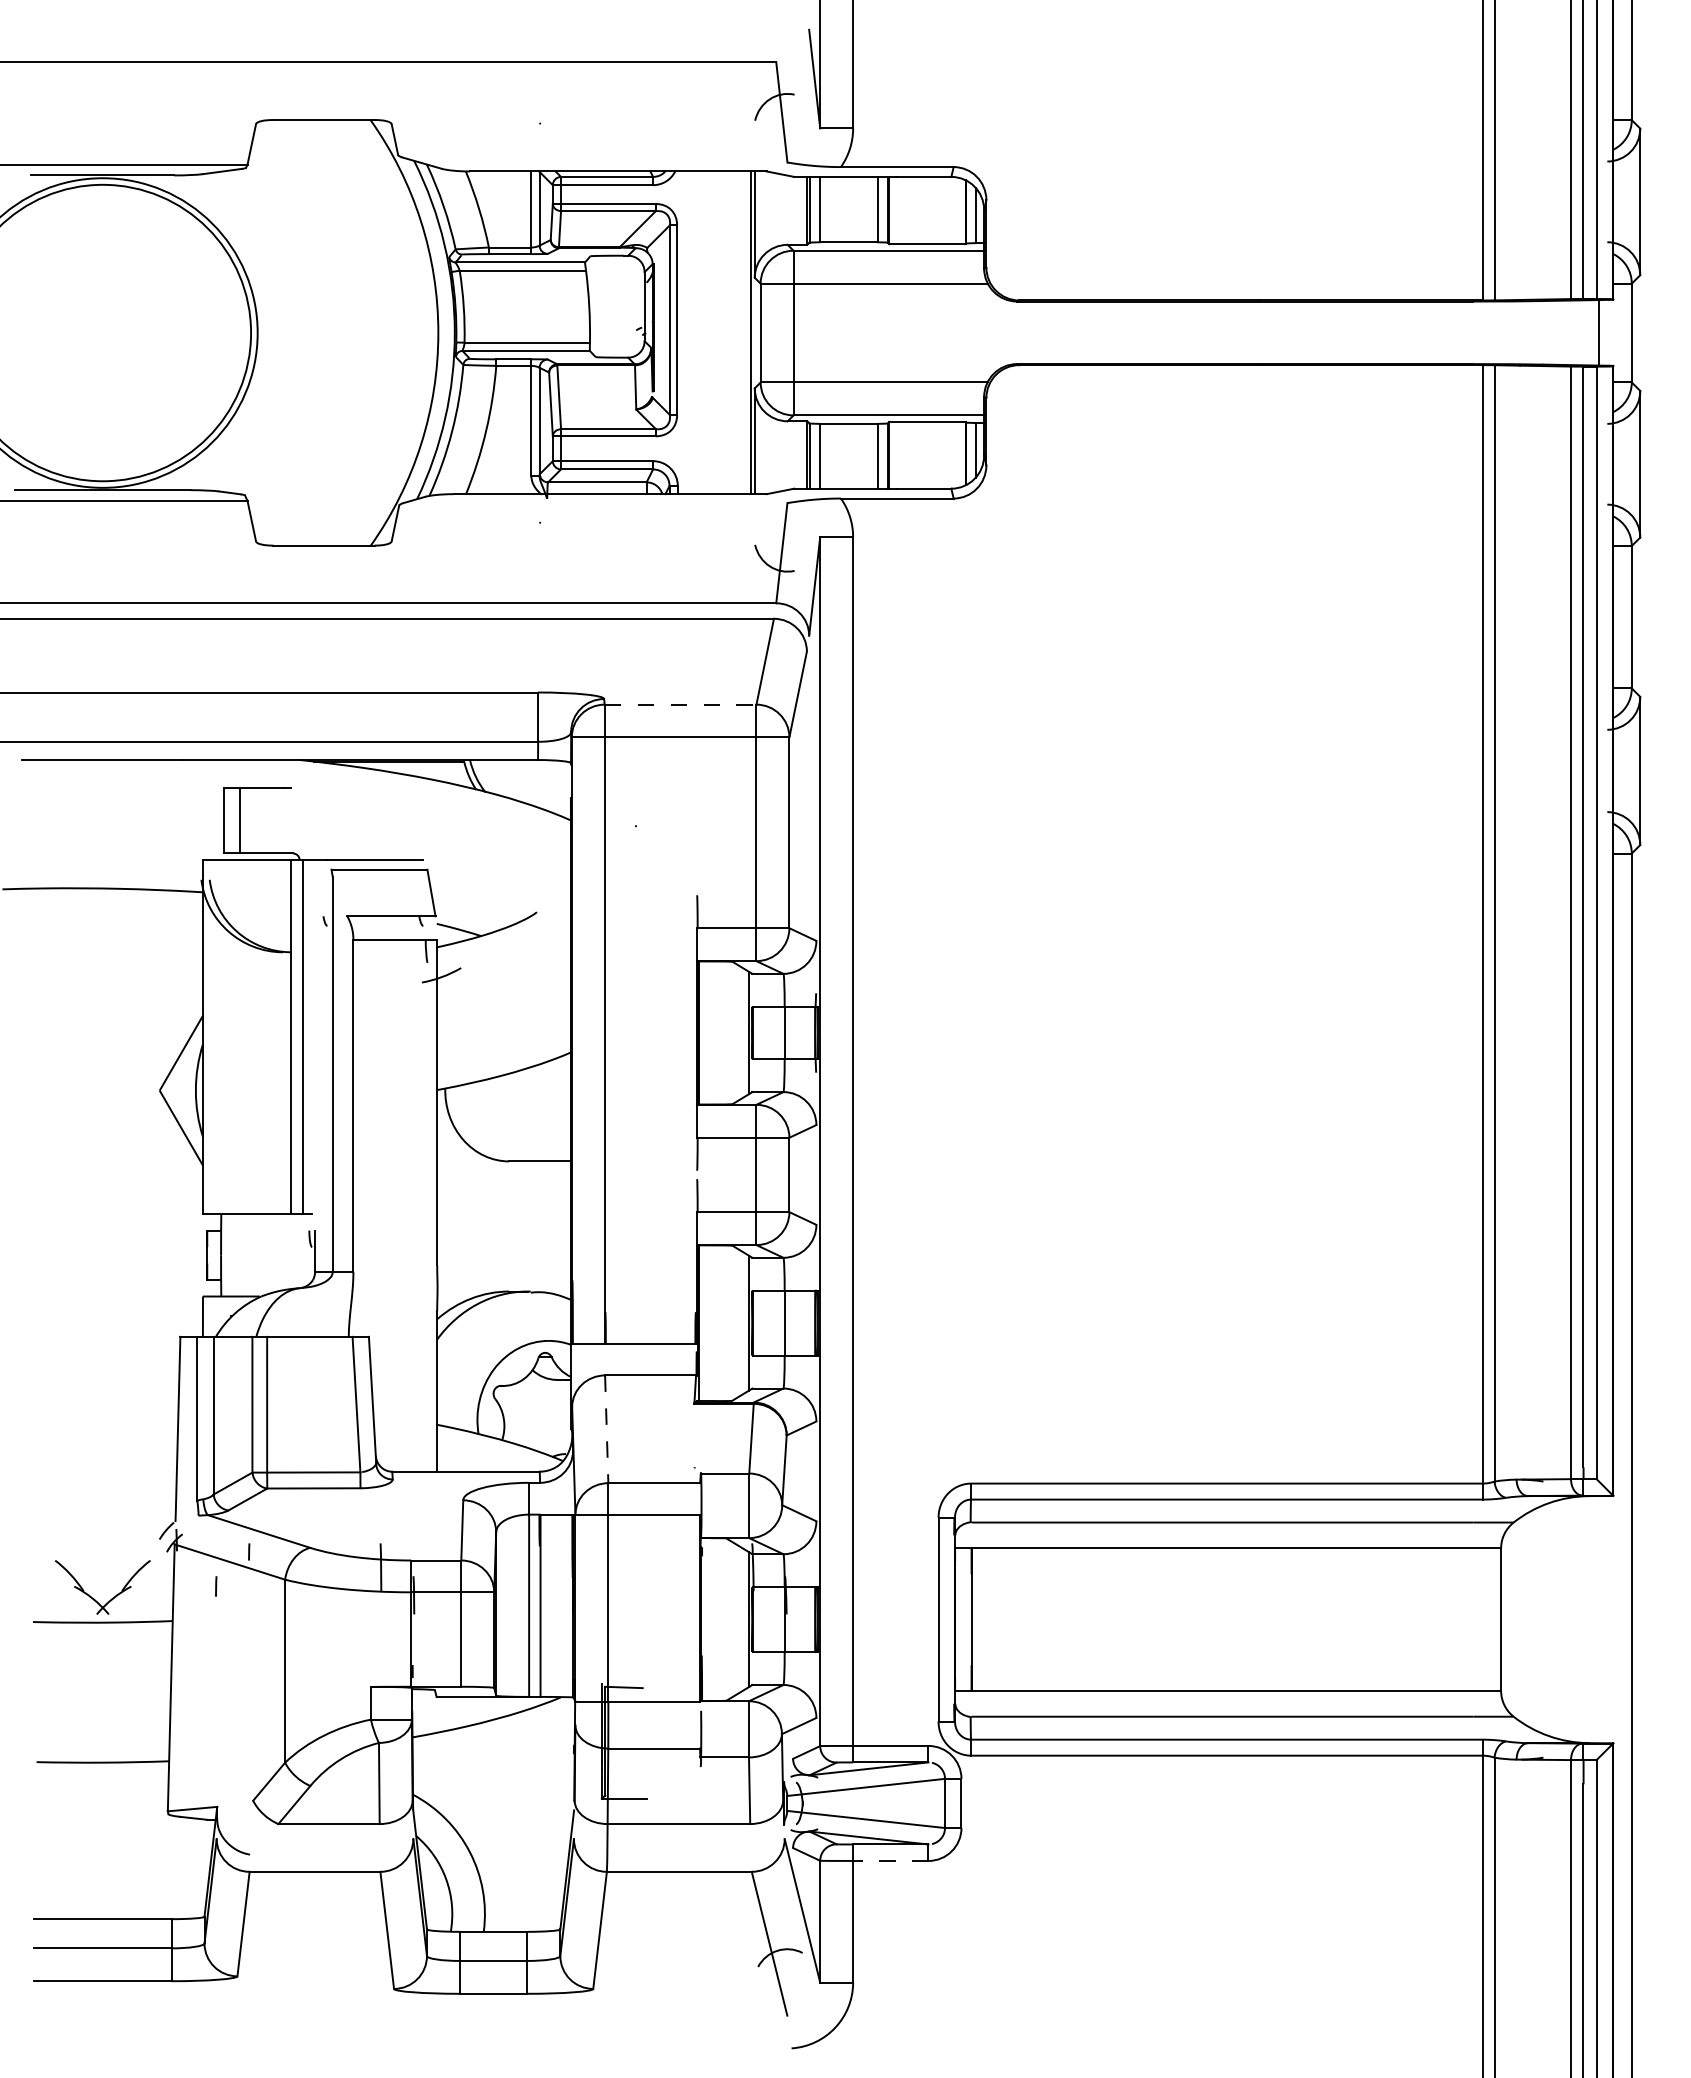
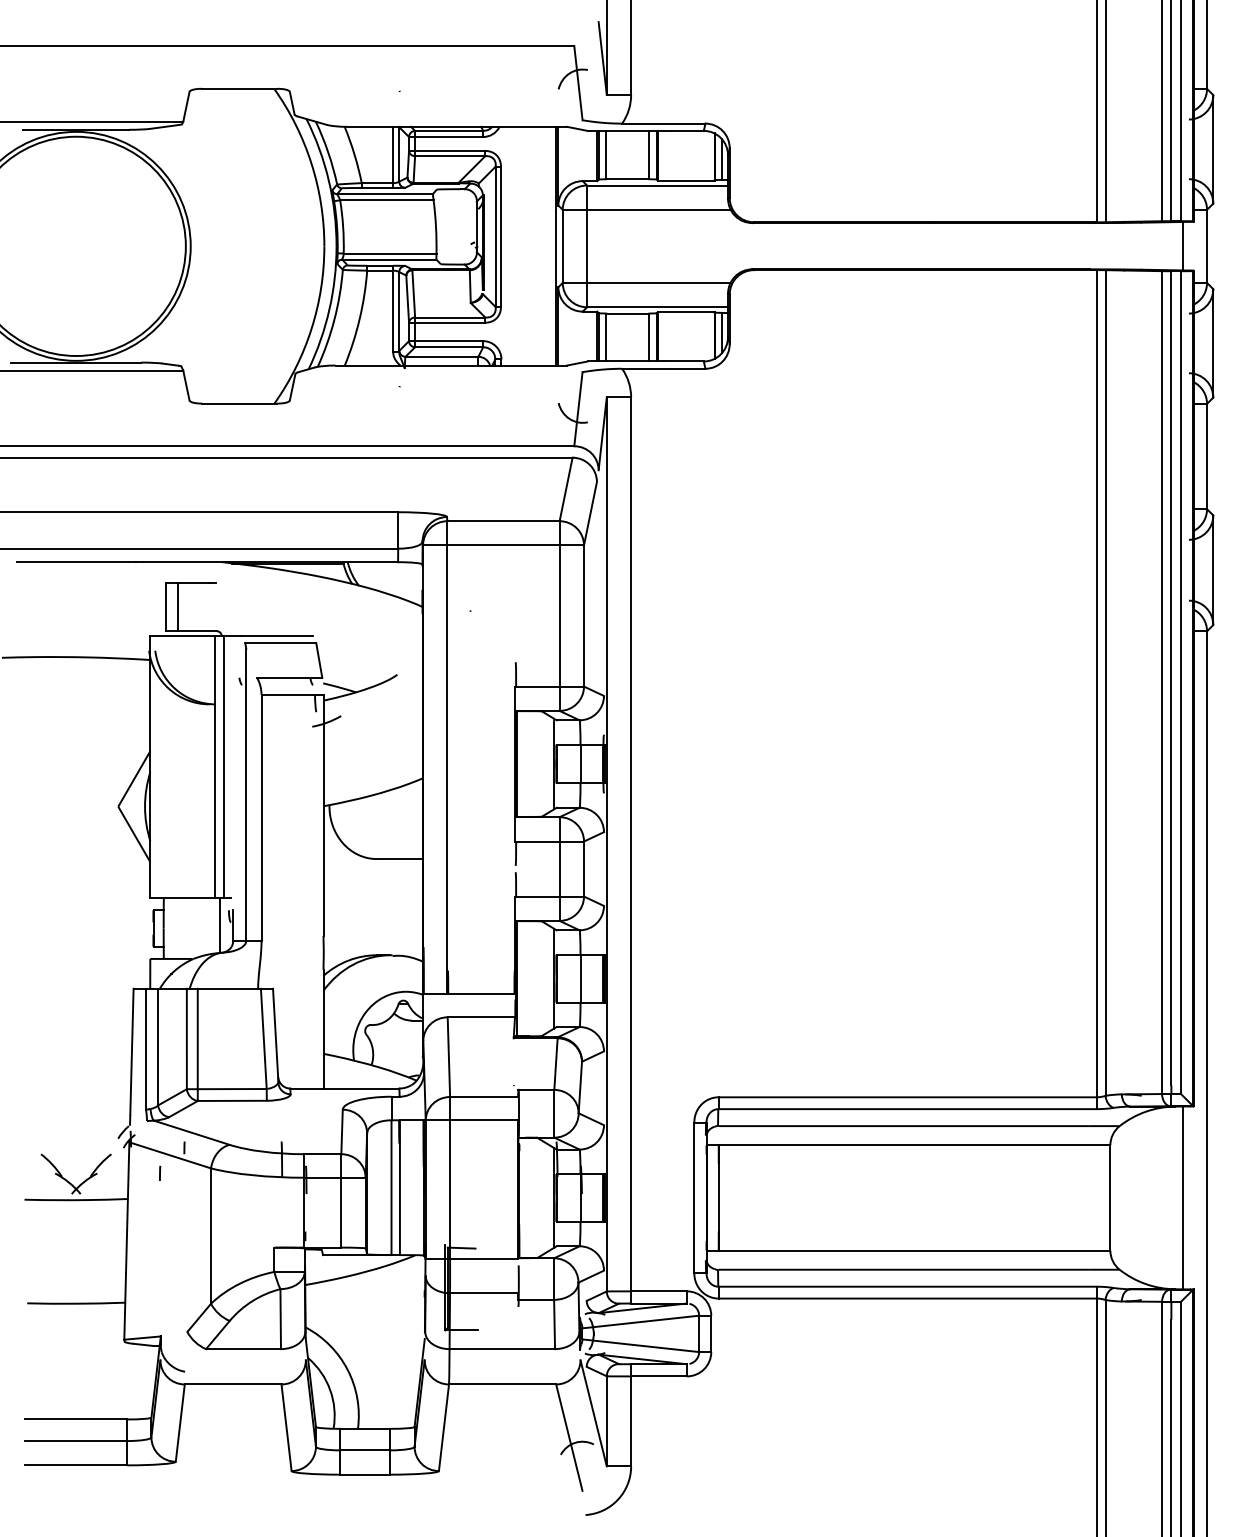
line: (680, 704) -> (503, 521), dashed -> solid
line: (296, 1251) -> (219, 925), added
line: (606, 1429) -> (448, 1057), dashed -> solid
line: (1598, 1619) -> (1182, 1197), added
line: (890, 1860) -> (658, 1376), dashed -> solid

